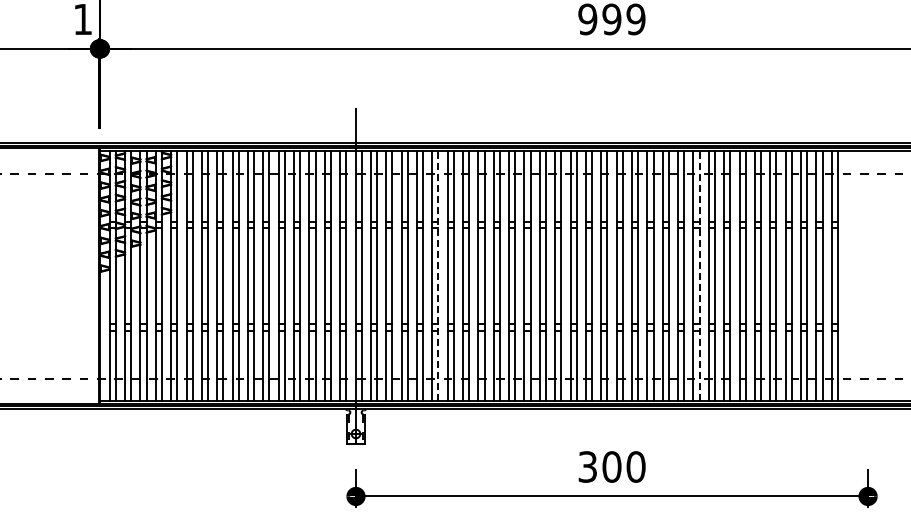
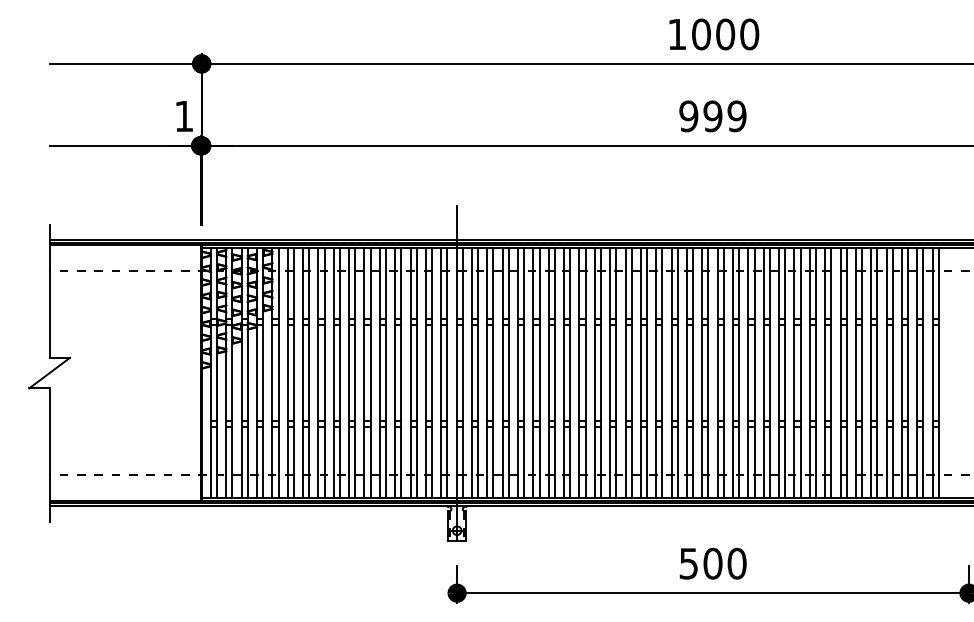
line: (438, 276) -> (539, 373), dashed -> solid
line: (699, 276) -> (800, 373), dashed -> solid
text: (587, 465) -> (688, 562), 300 -> 500

